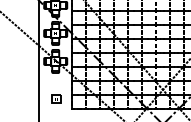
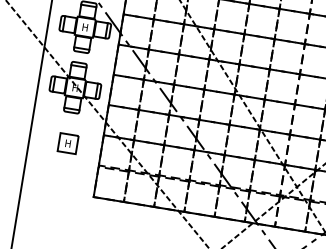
part: (56, 98) -> (68, 141), moved

